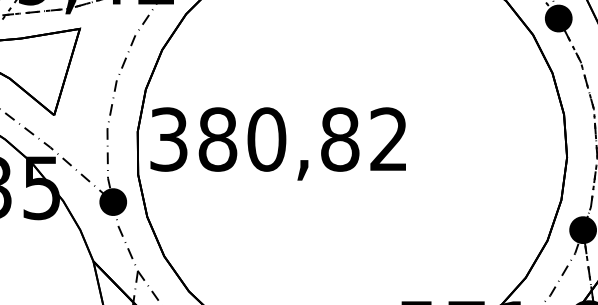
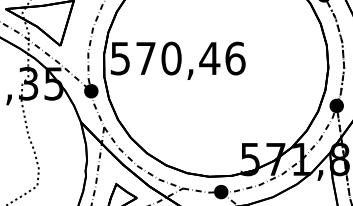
text: (280, 139) -> (178, 58), 380,82 -> 570,46

